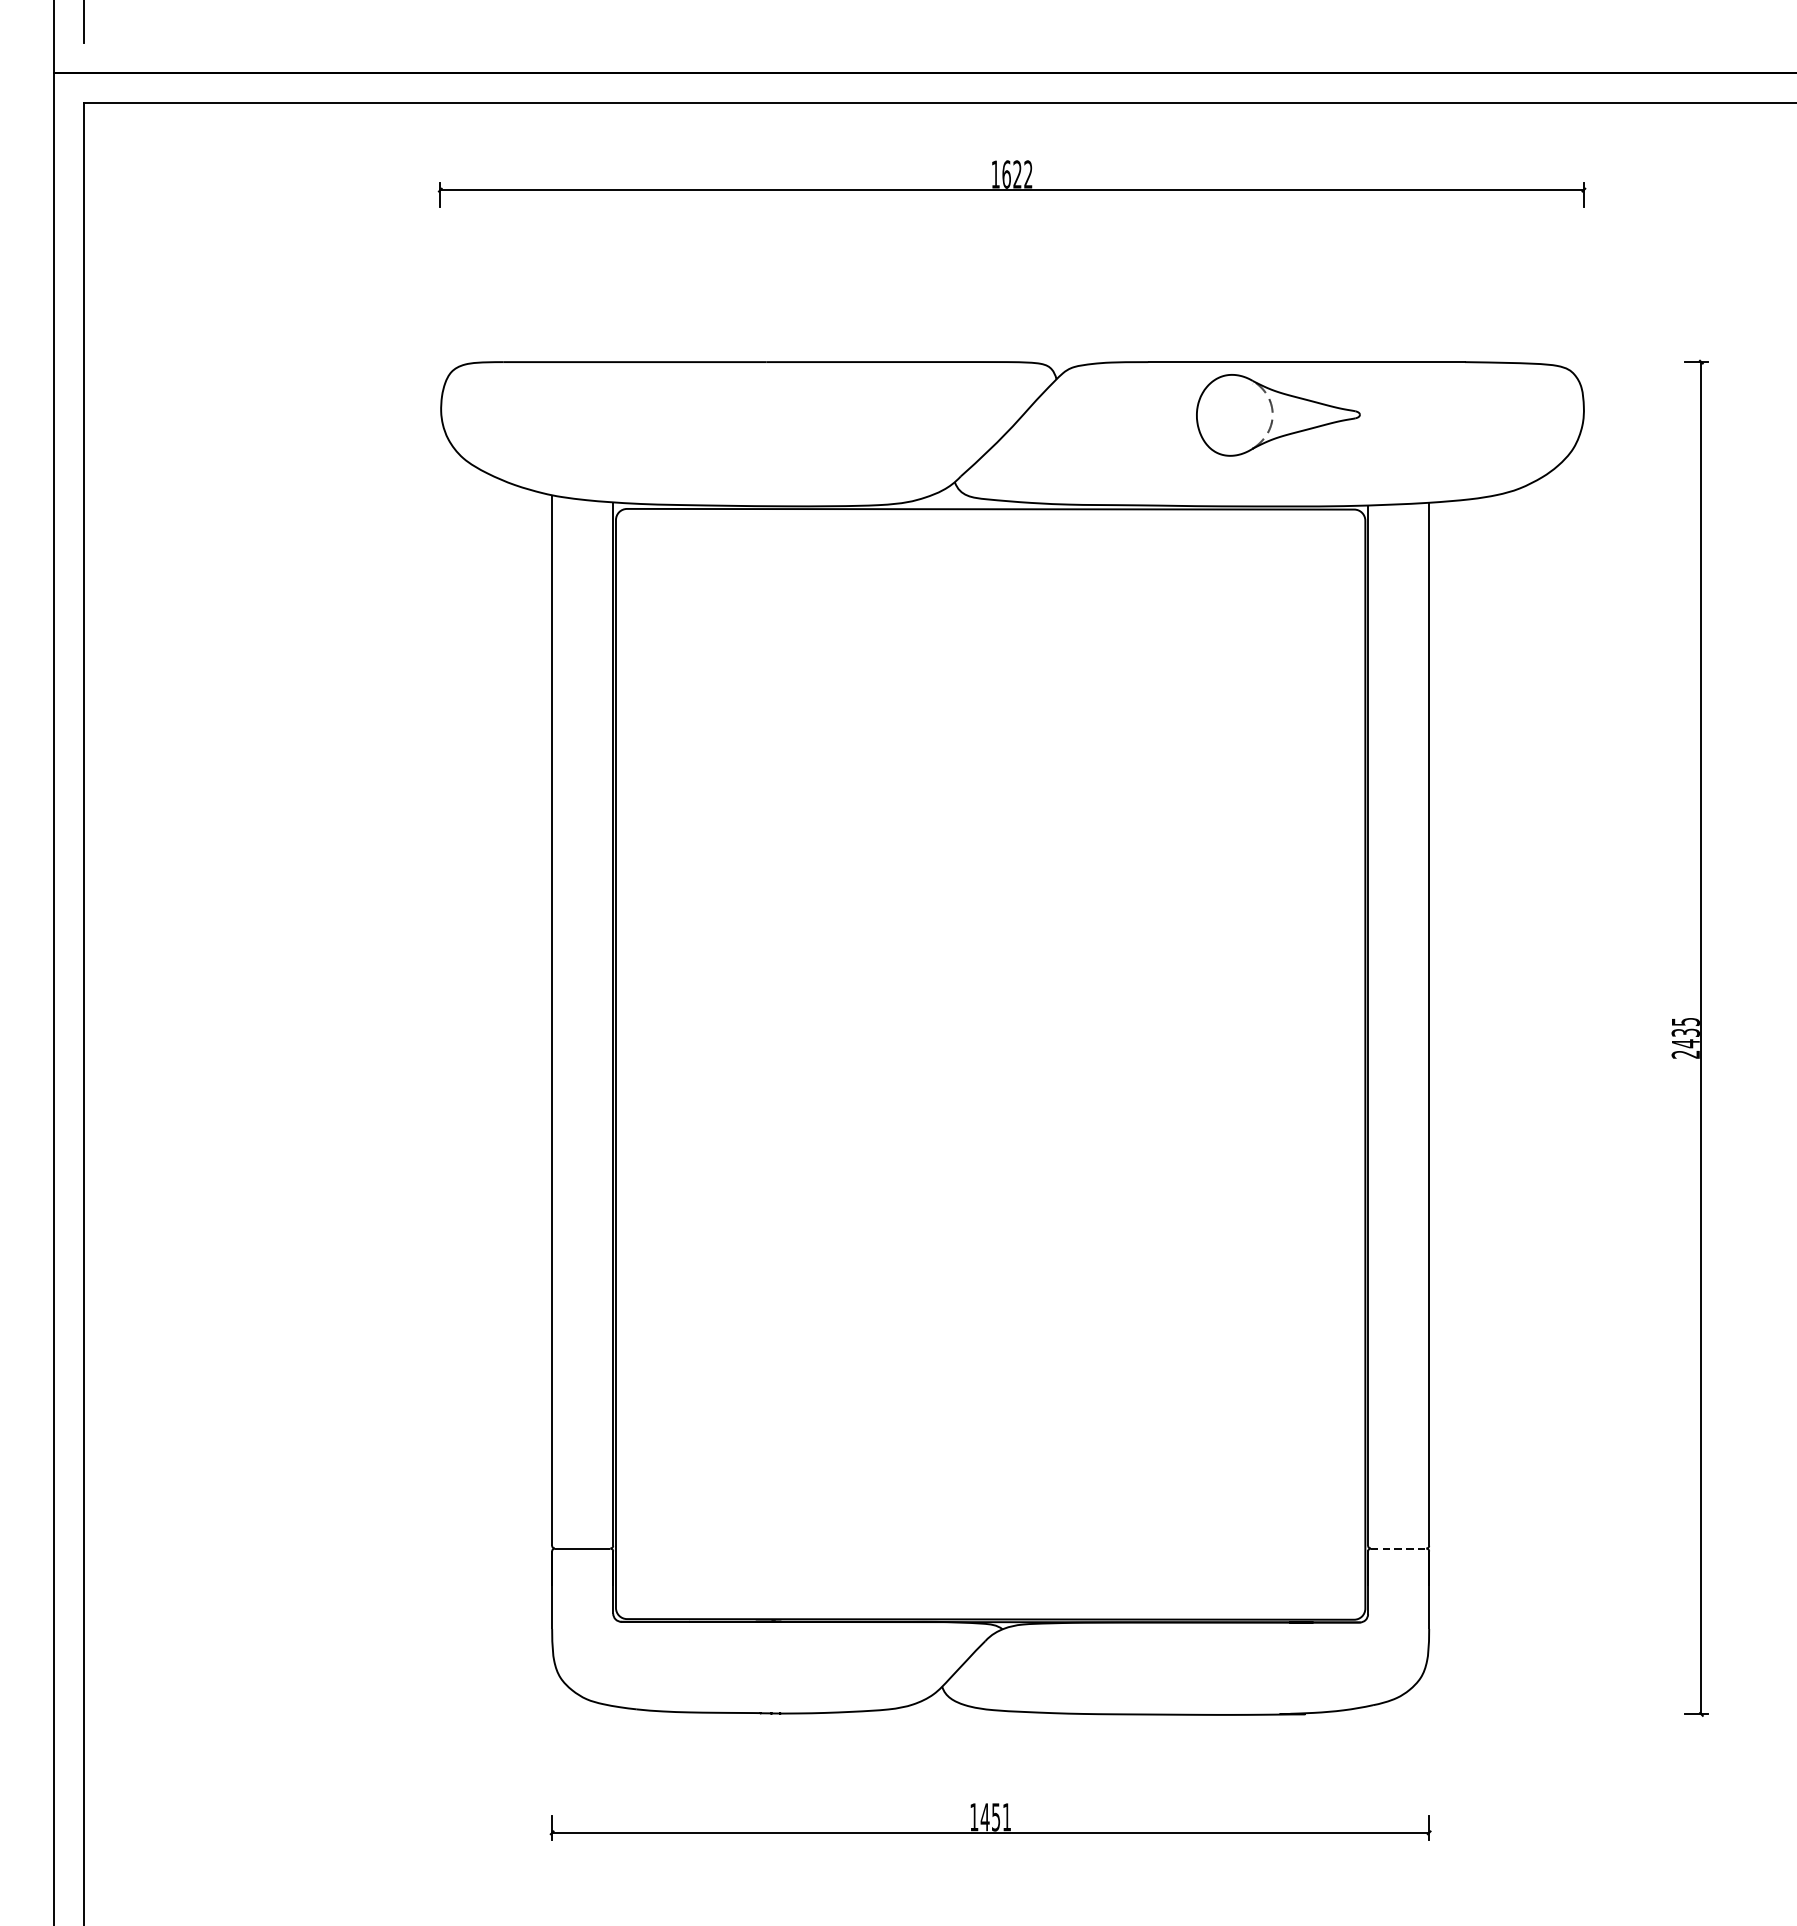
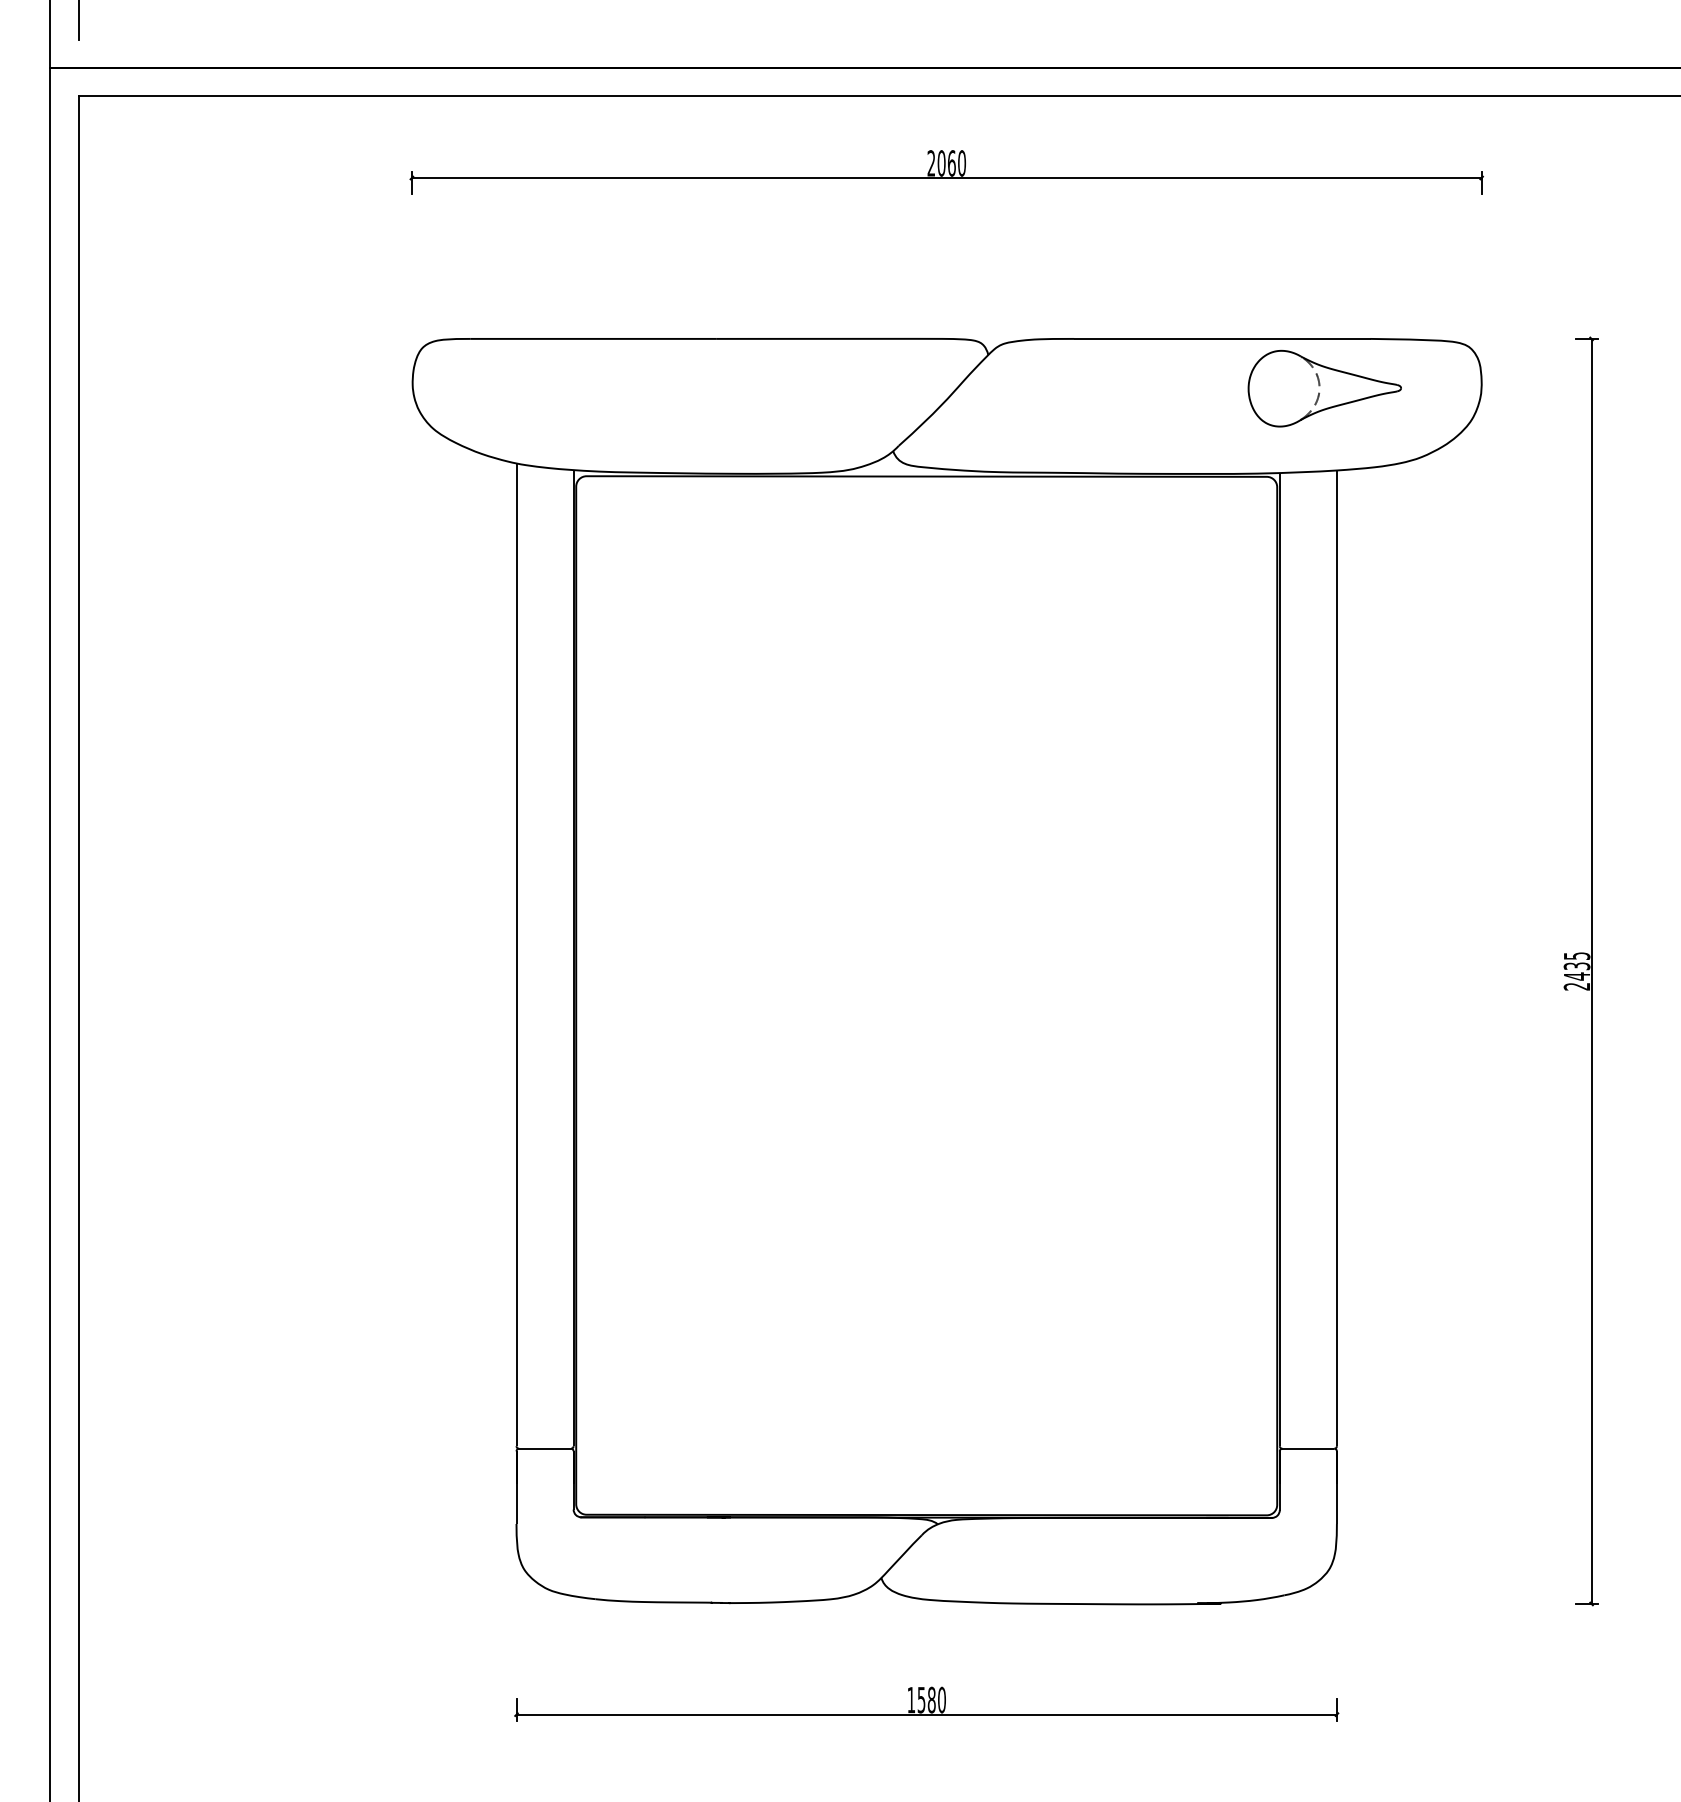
text: (1011, 174) -> (946, 163), 1622 -> 2060
part: (1277, 415) -> (1324, 388), moved
line: (1398, 1548) -> (1308, 1448), dashed -> solid
text: (995, 1816) -> (931, 1699), 1451 -> 1580

